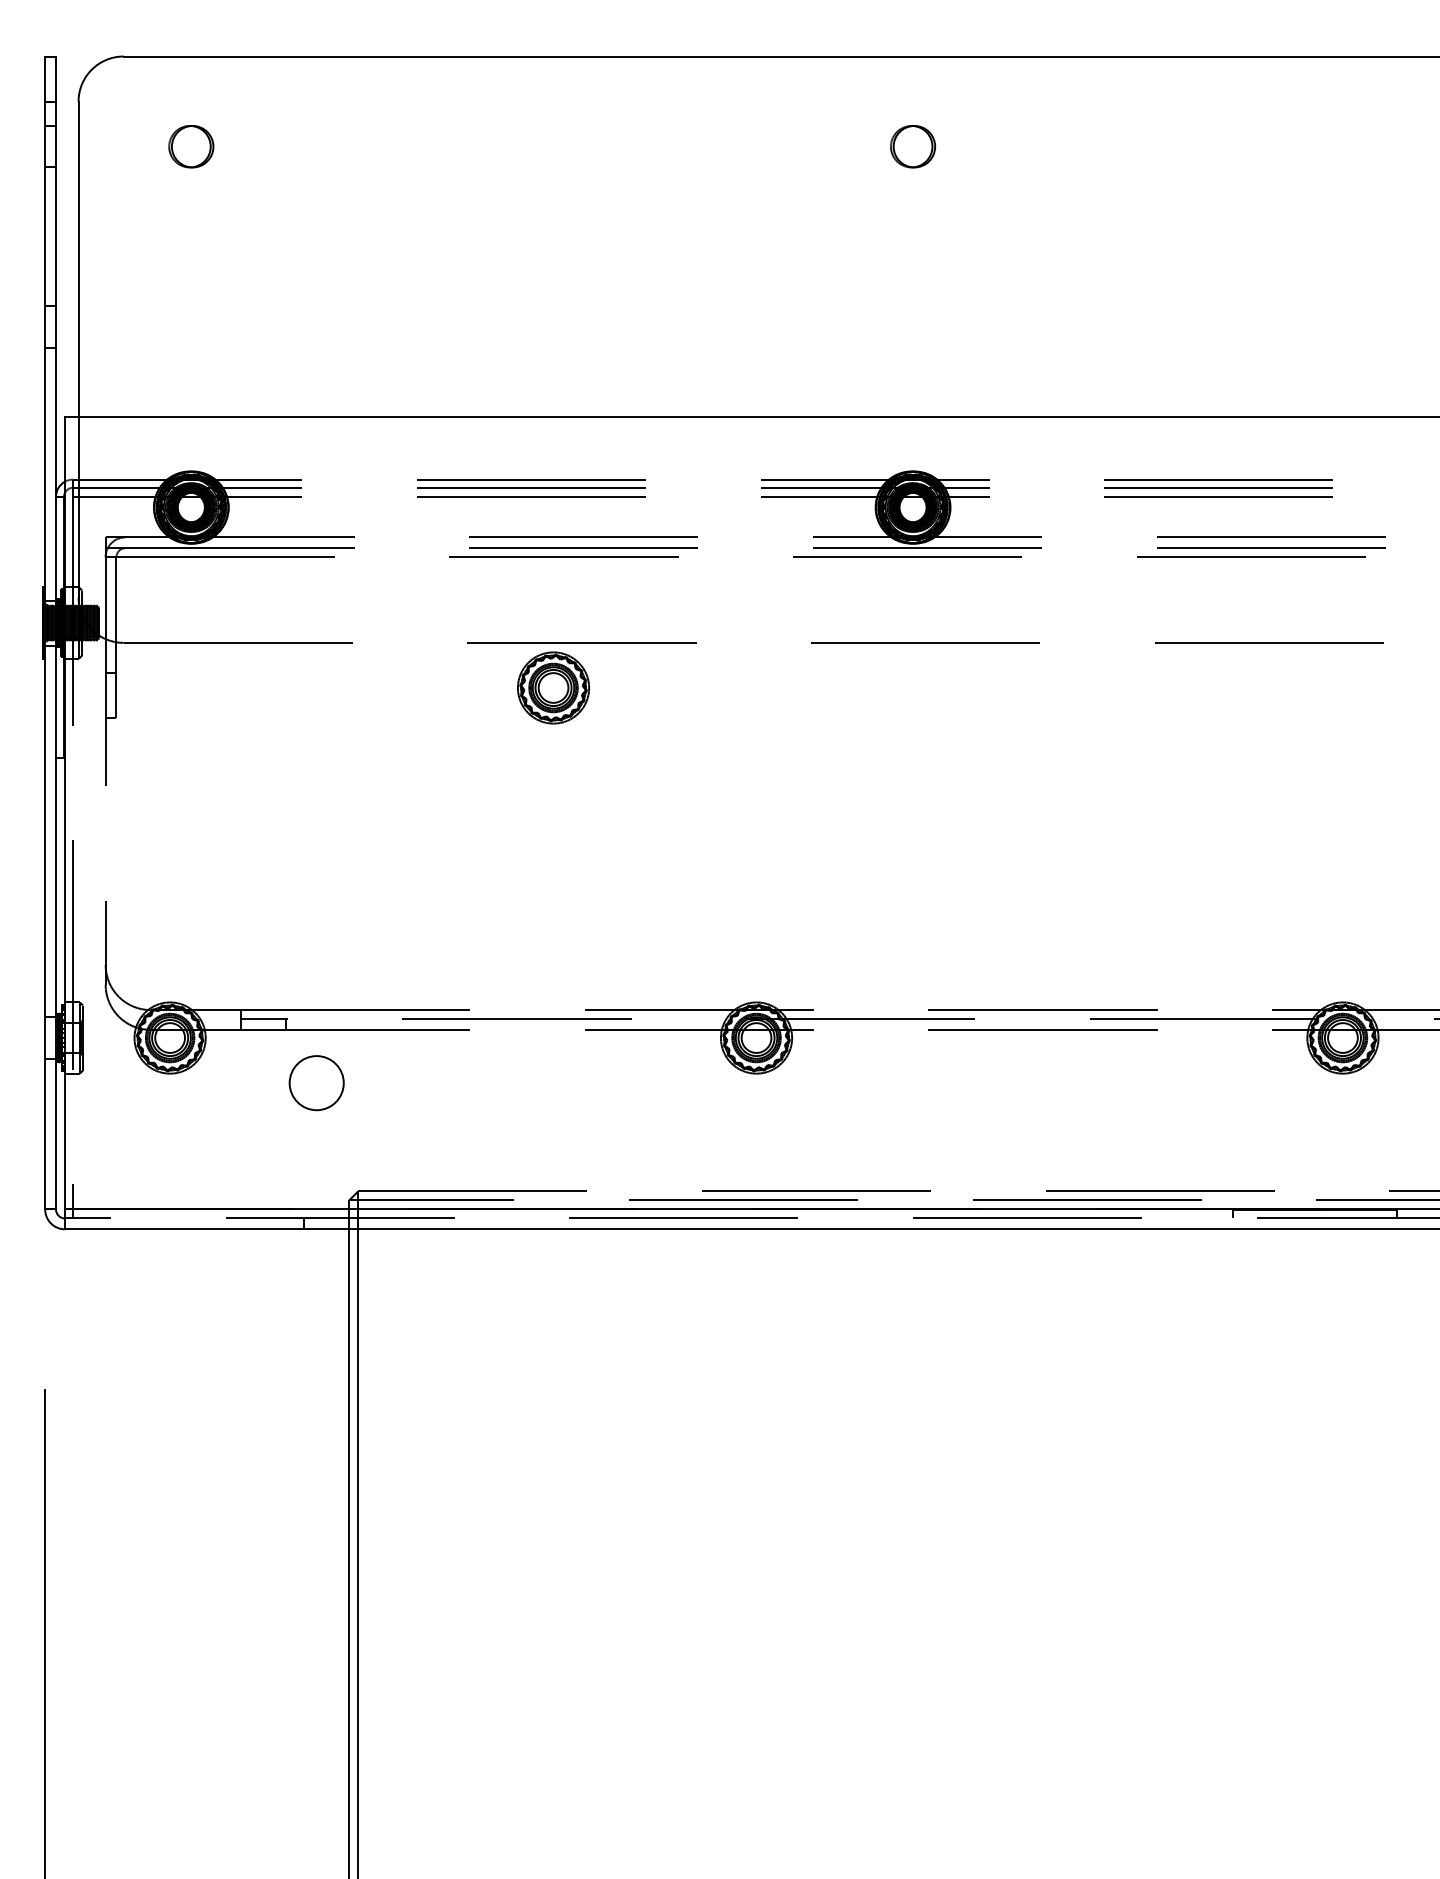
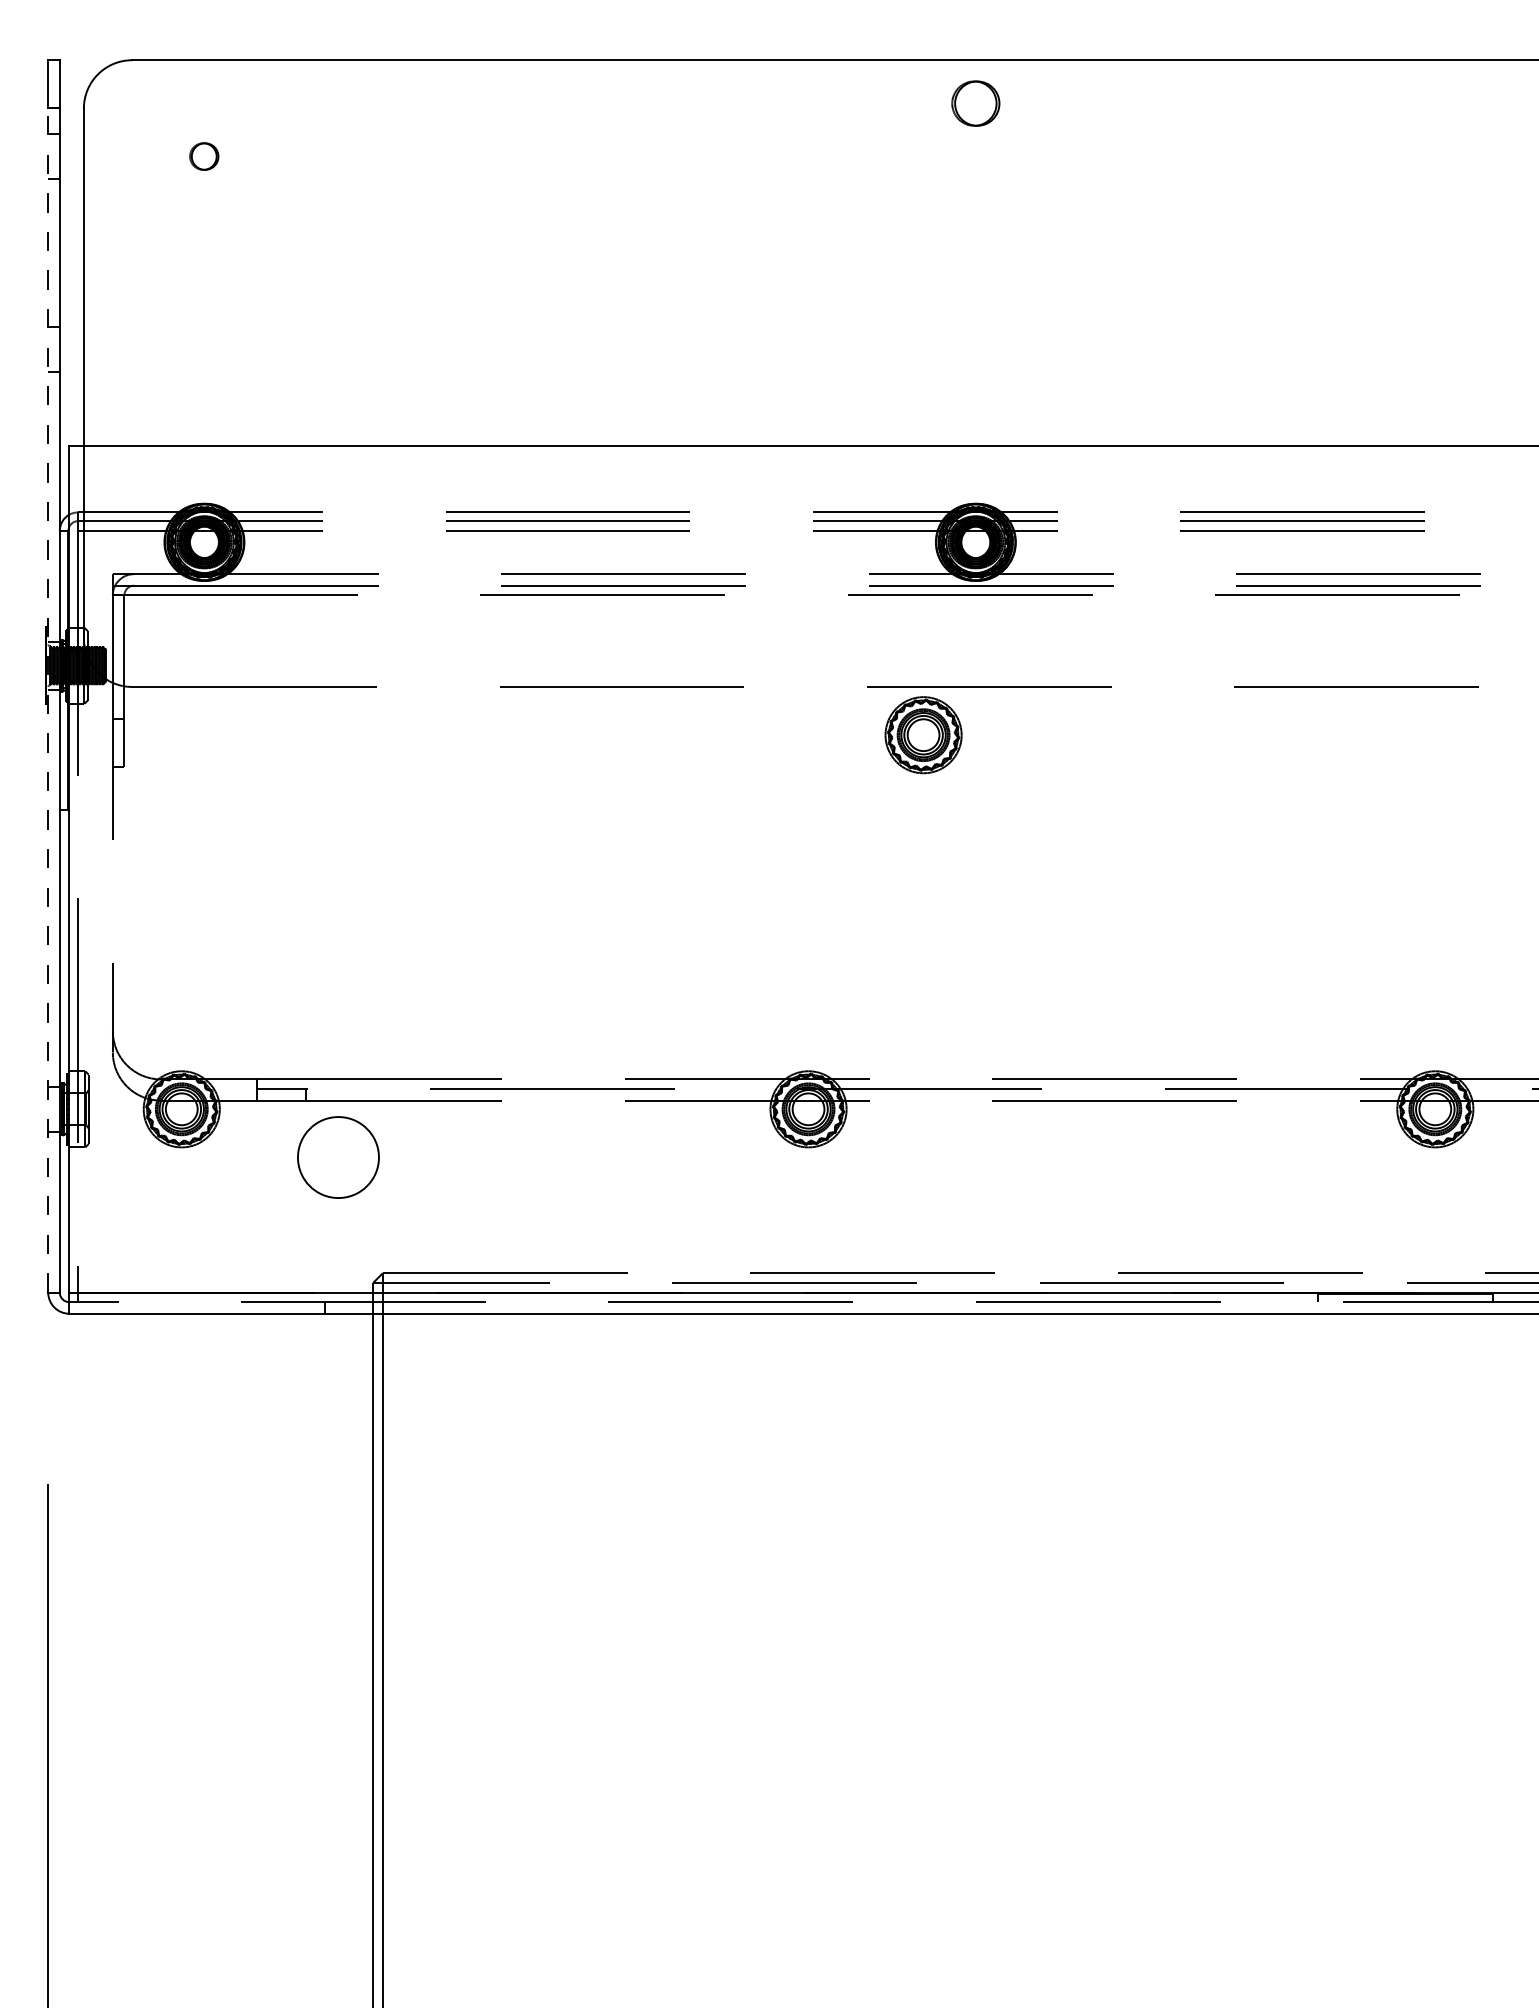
part: (190, 146) -> (203, 156), size x0.6
part: (912, 146) -> (975, 103), moved
line: (45, 655) -> (48, 700), solid -> dashed
part: (553, 688) -> (923, 735), moved
circle: (316, 1083) -> (338, 1157), size x1.4

